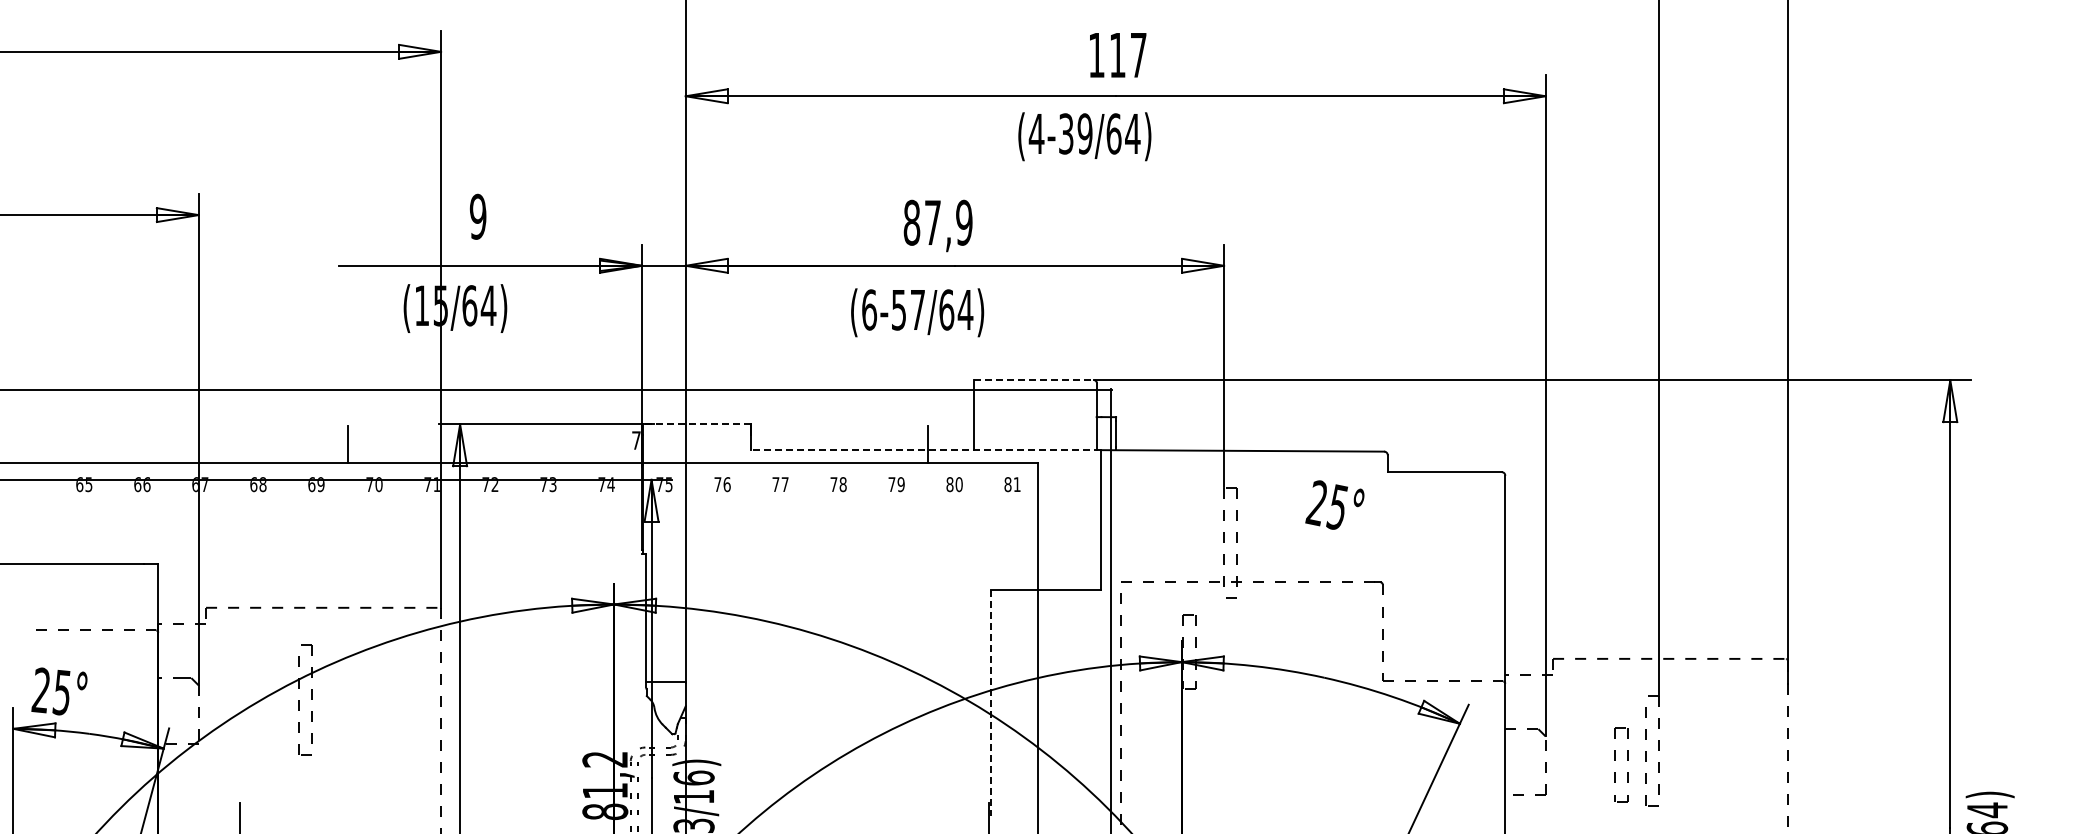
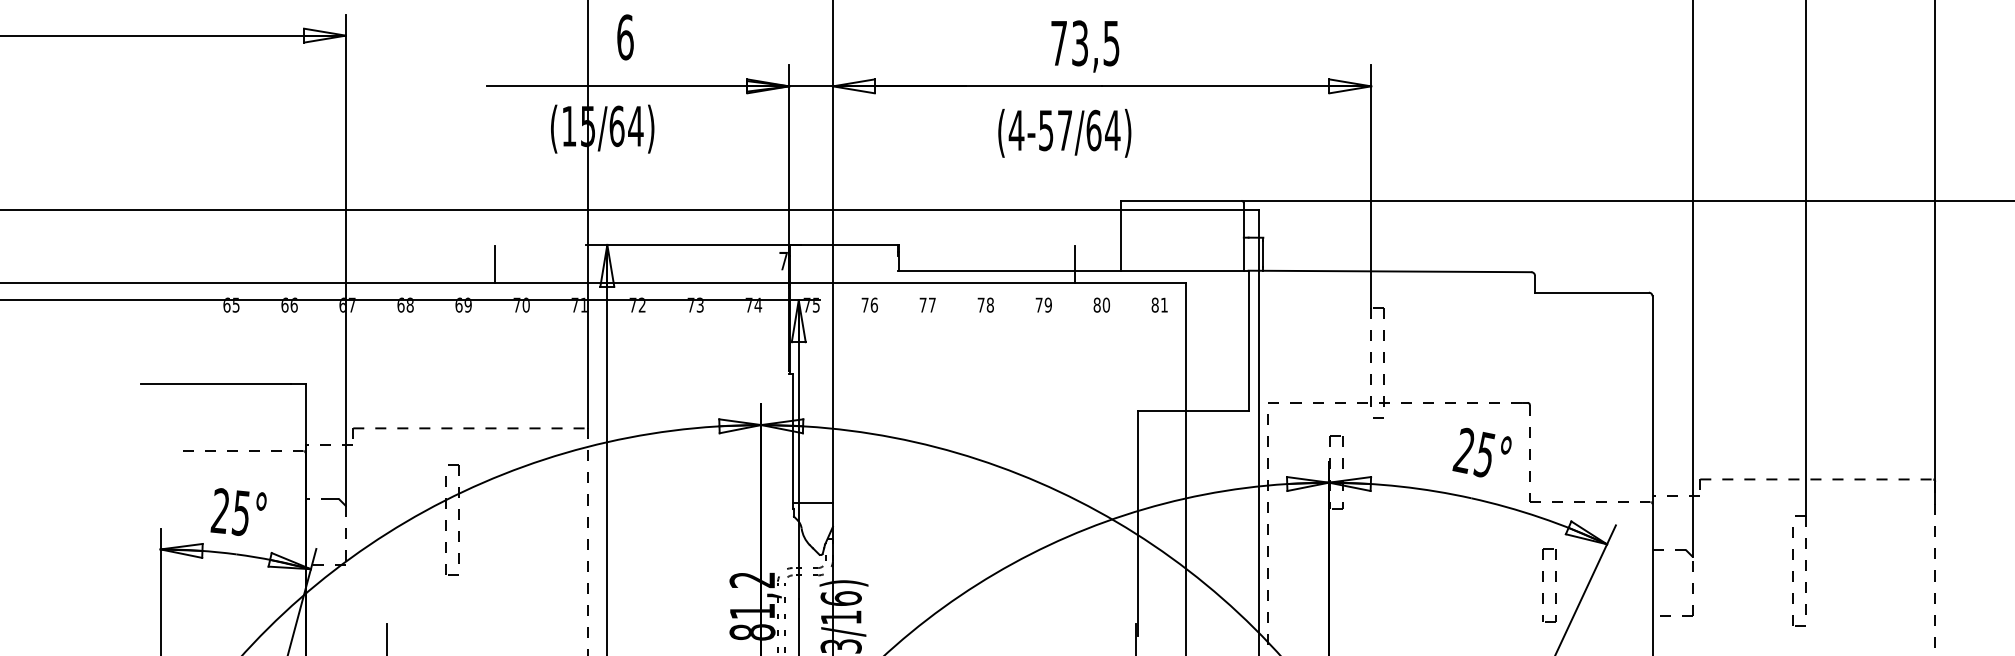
text: (477, 216) -> (624, 37), 9 -> 6
text: (937, 222) -> (1084, 43), 87,9 -> 73,5
text: (869, 309) -> (1016, 130), (6-57/64) -> (4-57/64)
line: (1034, 380) -> (1181, 201), dashed -> solid
line: (697, 424) -> (844, 245), dashed -> solid
line: (926, 450) -> (1073, 271), dashed -> solid
text: (1334, 504) -> (1481, 452), moved
text: (59, 691) -> (238, 512), moved
line: (990, 703) -> (1137, 524), dashed -> solid
part: (1615, 760) -> (1543, 581), moved

